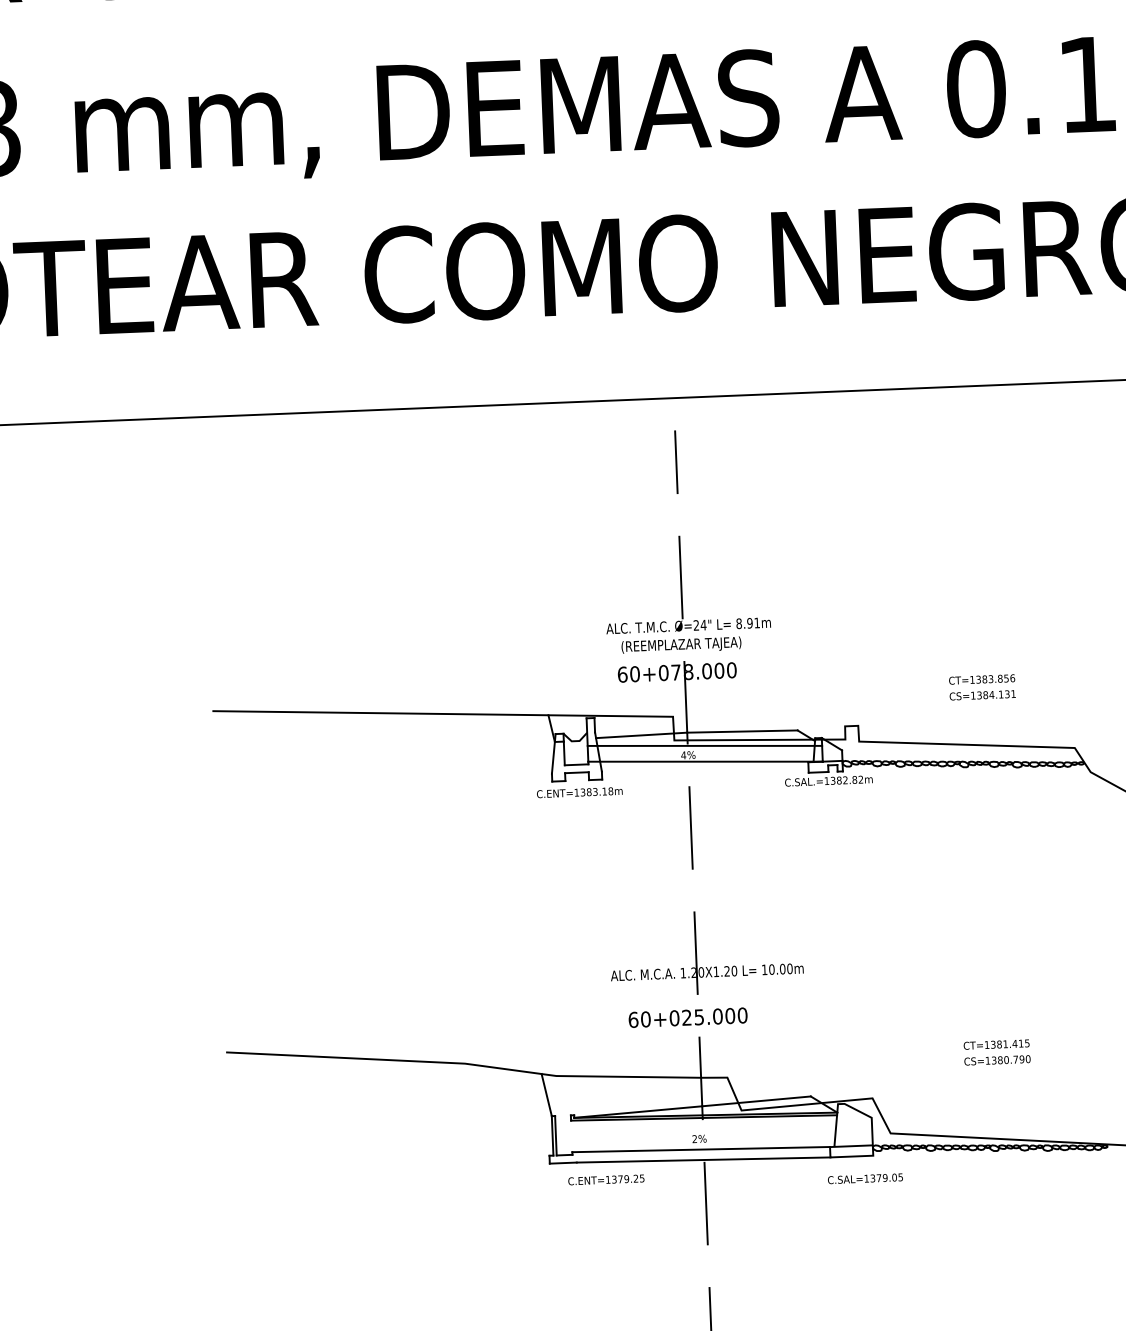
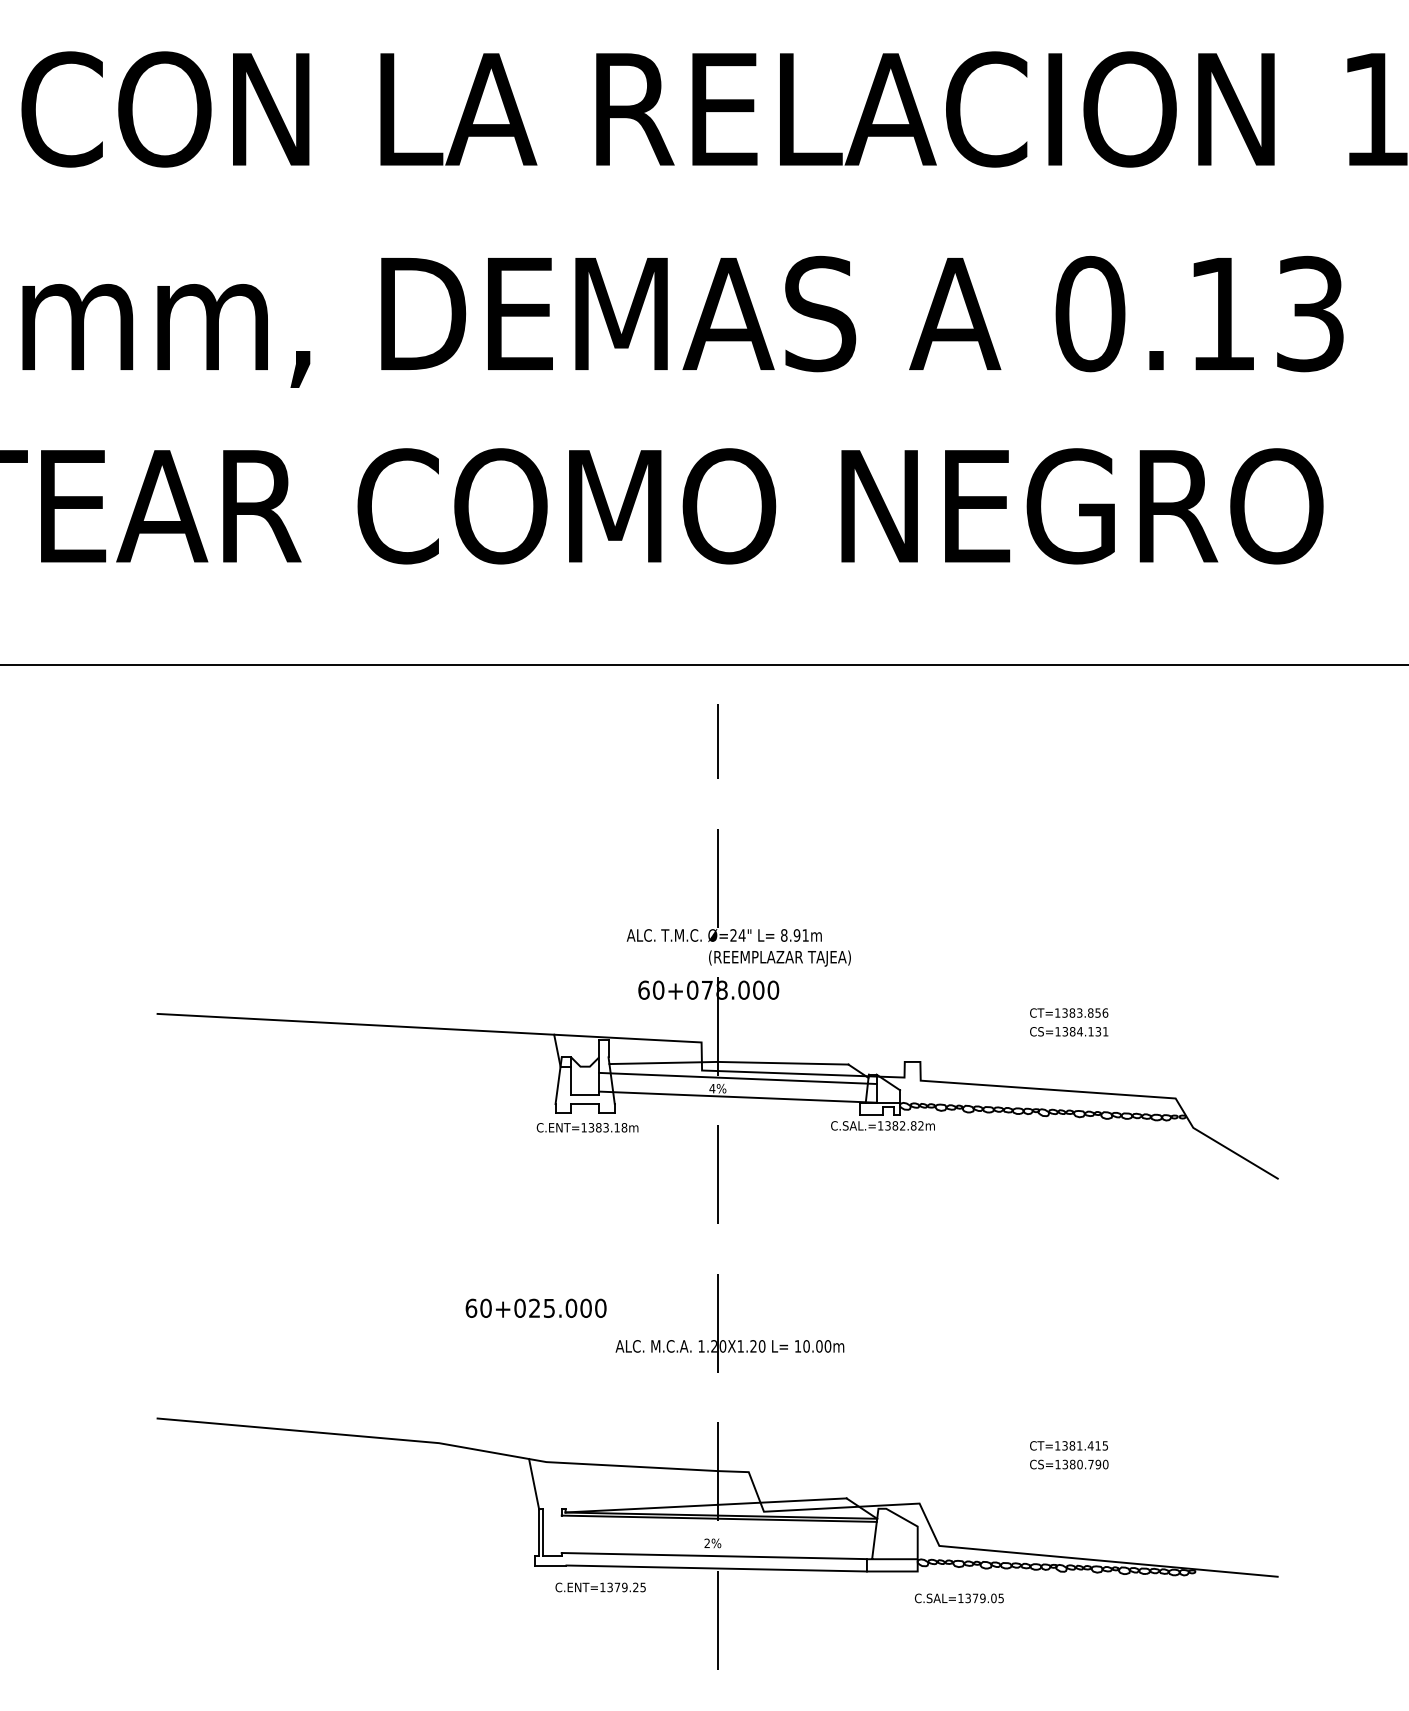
text: (681, 645) -> (779, 958), moved
text: (687, 1017) -> (535, 1307), moved
text: (864, 1178) -> (958, 1598), moved

